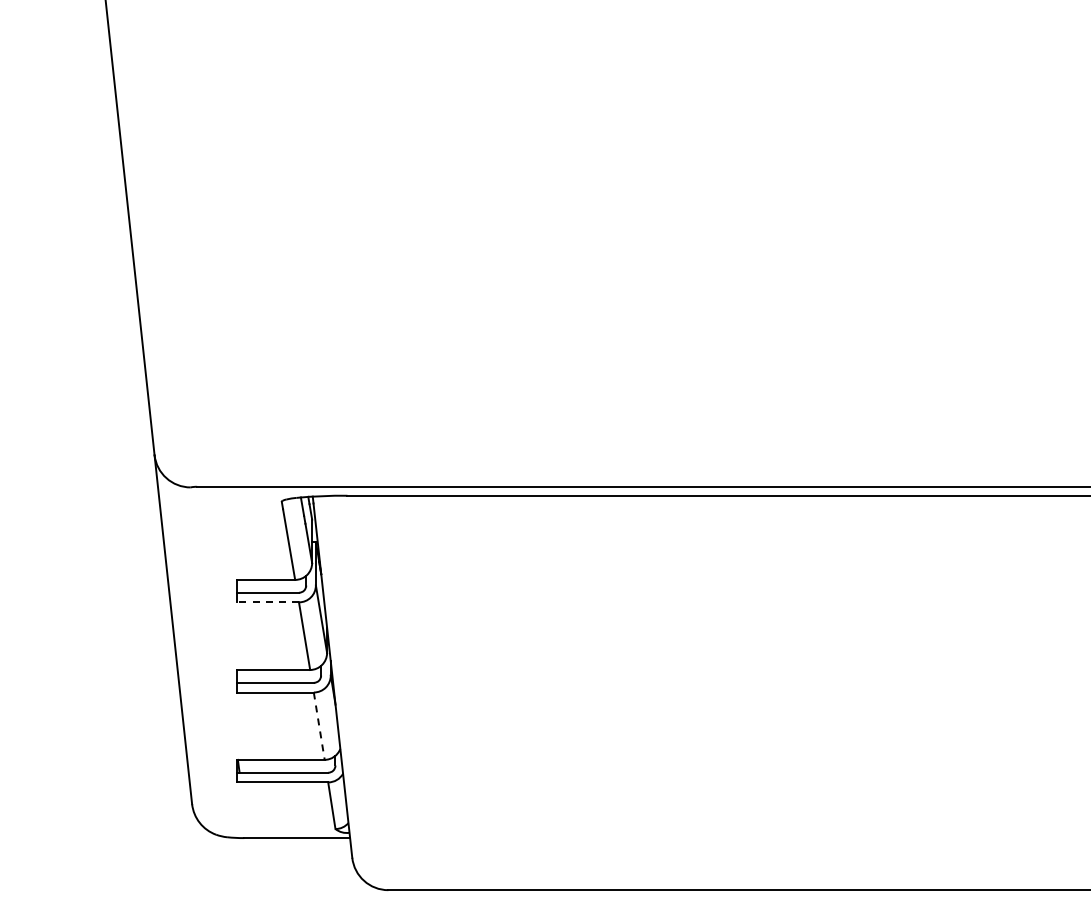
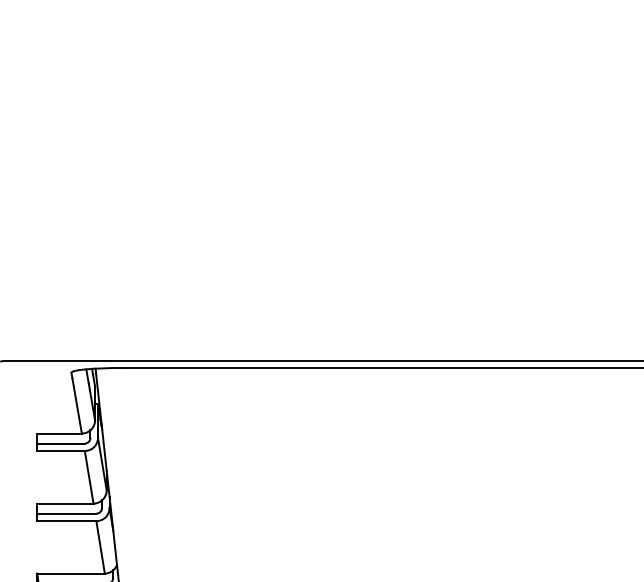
line: (268, 602) -> (61, 451), dashed -> solid
line: (319, 726) -> (100, 547), dashed -> solid

